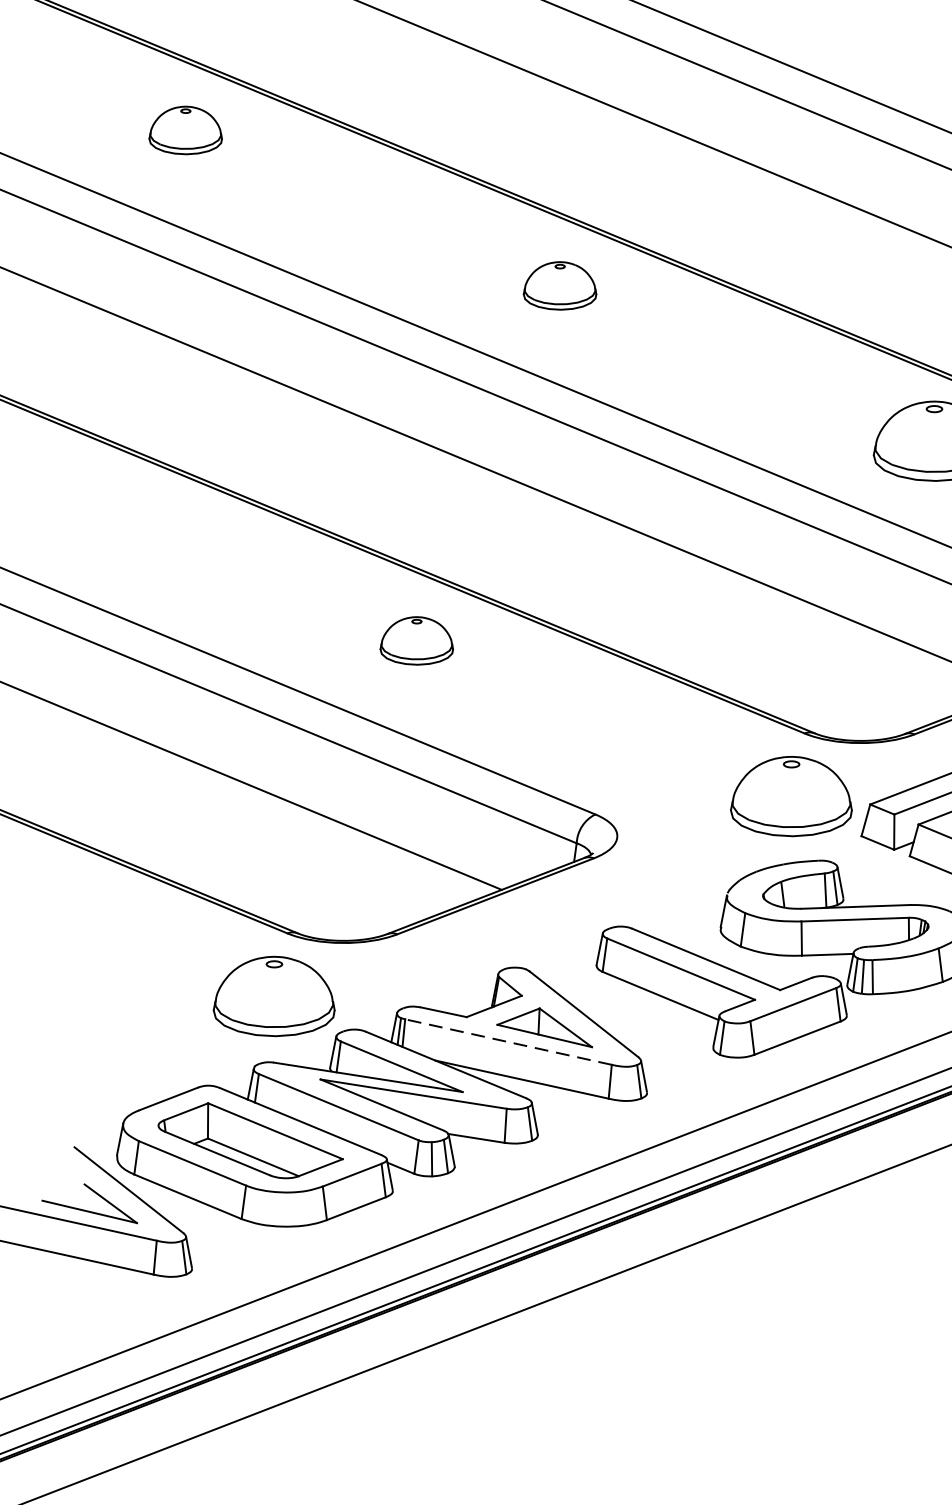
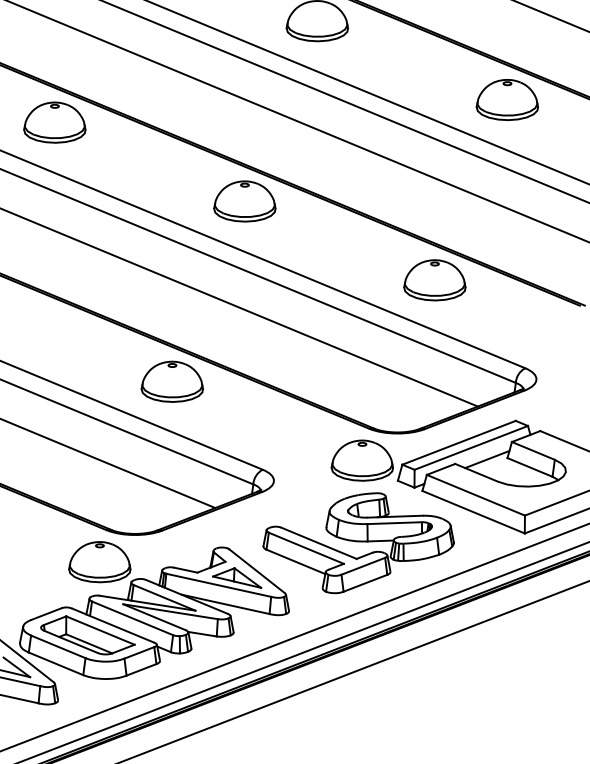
part: (184, 130) -> (54, 122), size x1.67
part: (559, 285) -> (244, 201), size x1.67
part: (415, 640) -> (171, 381), size x1.67
line: (508, 1042) -> (218, 585), dashed -> solid

